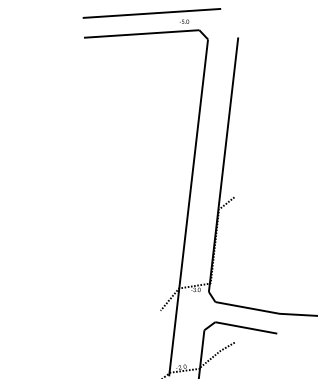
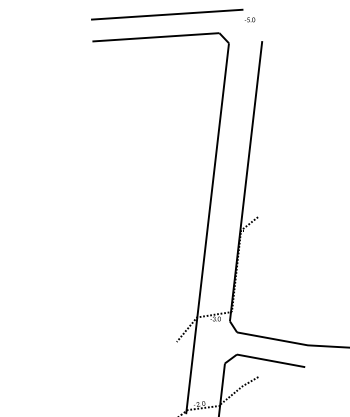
text: (183, 21) -> (249, 19), moved

